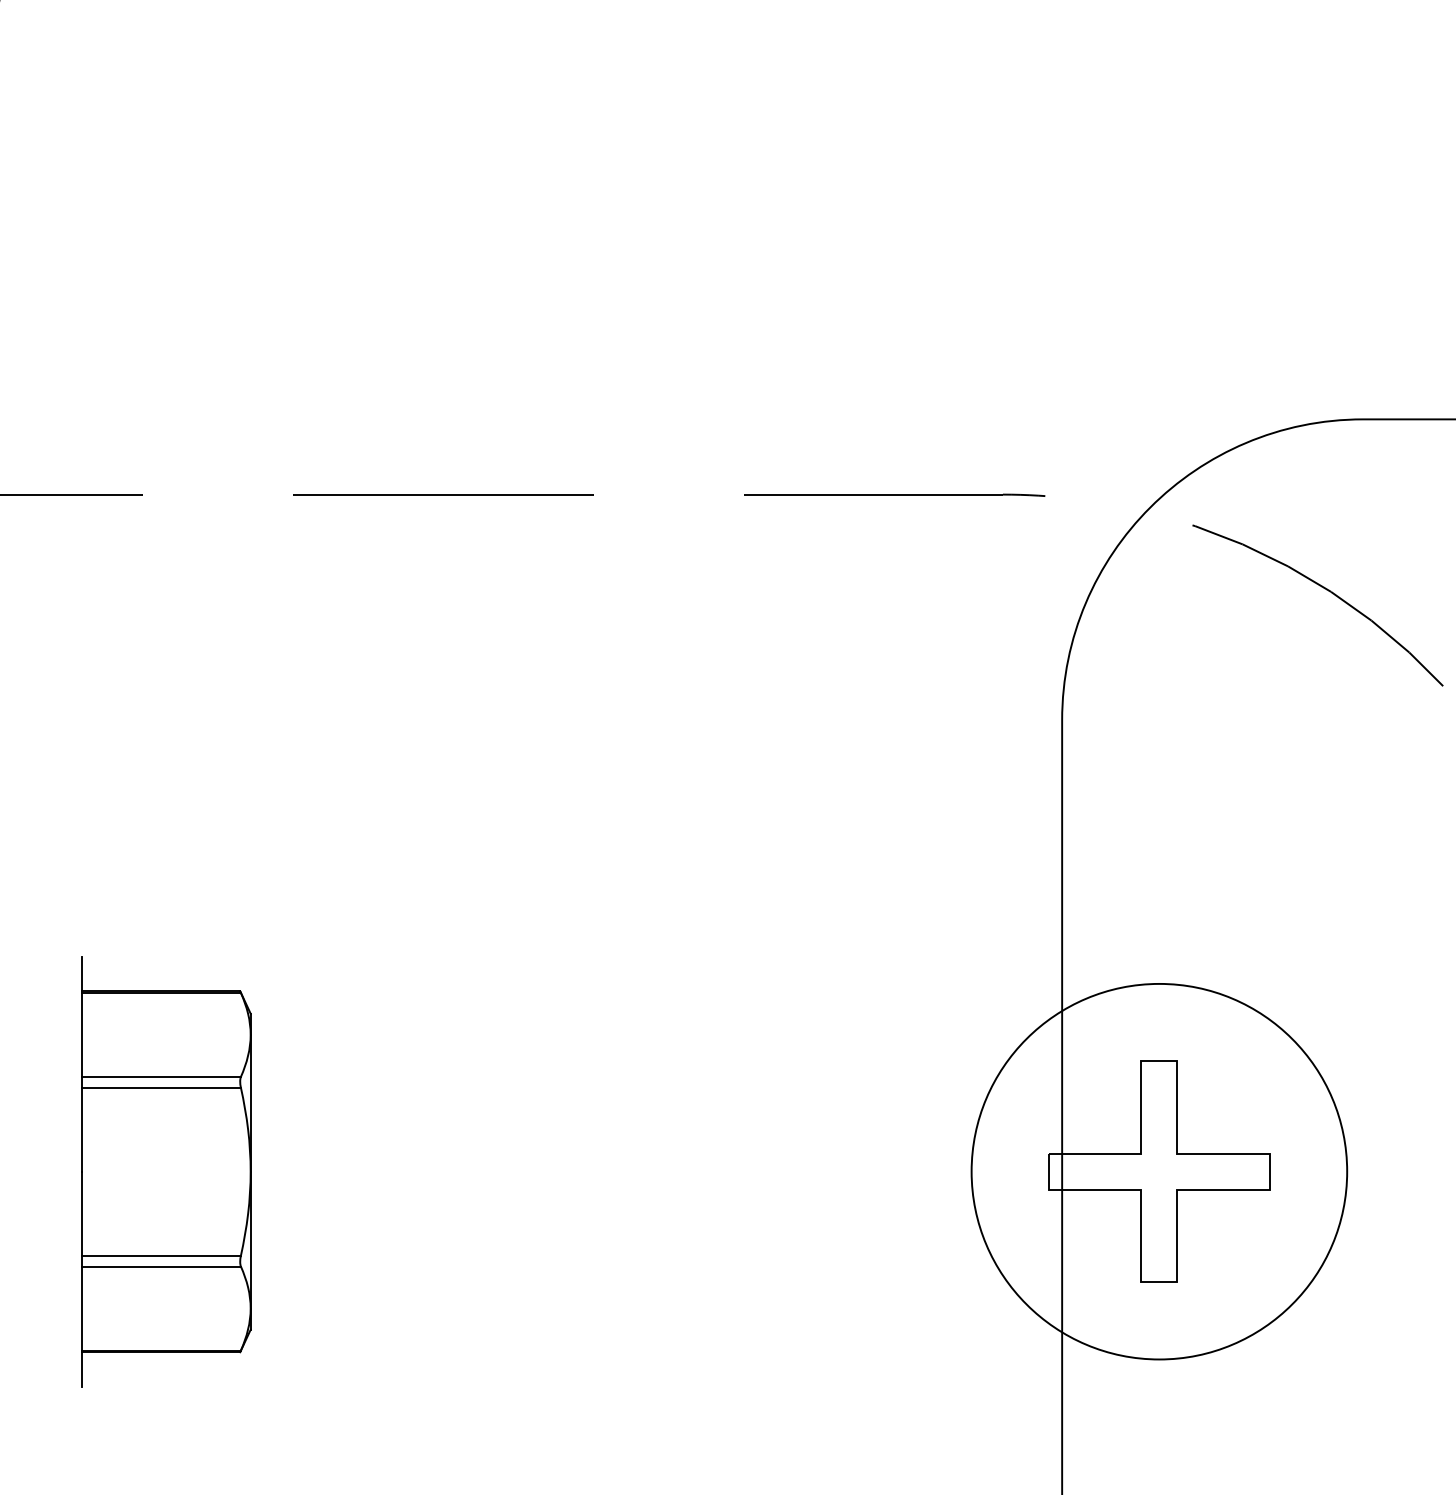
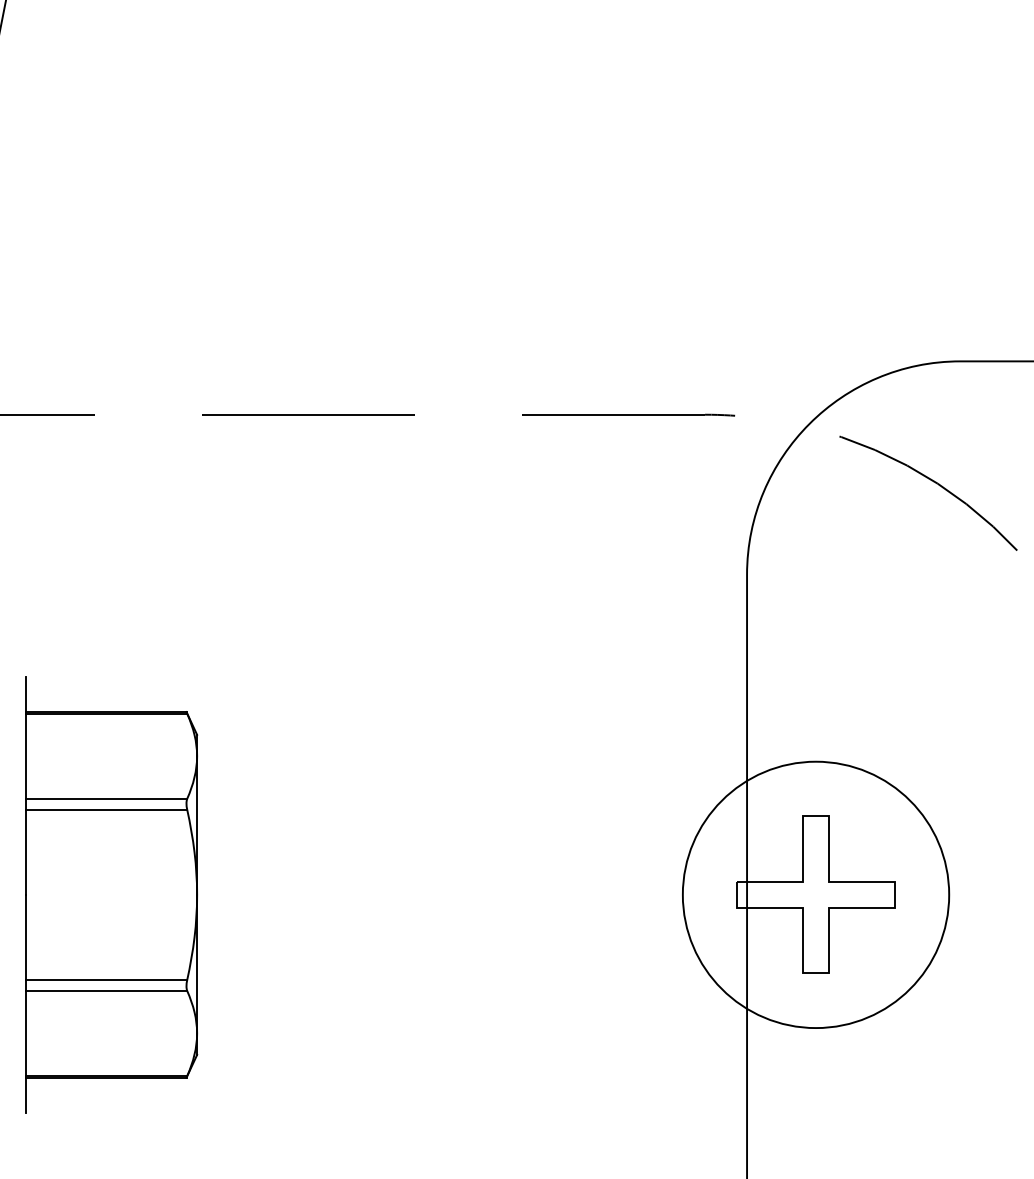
part: (165, 1171) -> (111, 894), size x1.43

